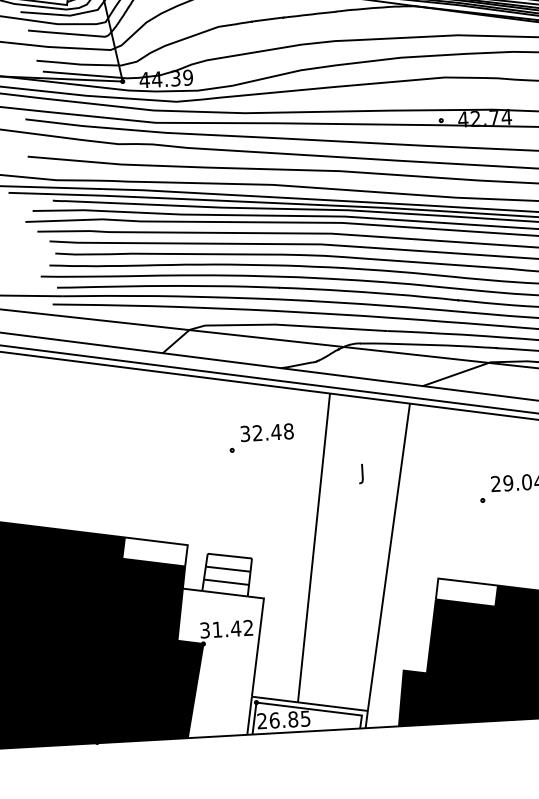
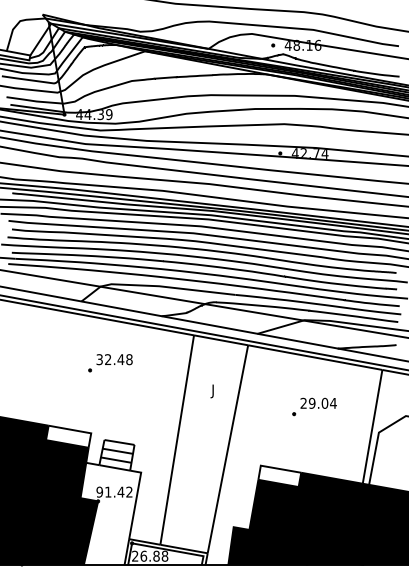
part: (261, 438) -> (110, 363), moved
text: (204, 629) -> (99, 491), 31.42 -> 91.42
text: (304, 717) -> (164, 555), 26.85 -> 26.88

